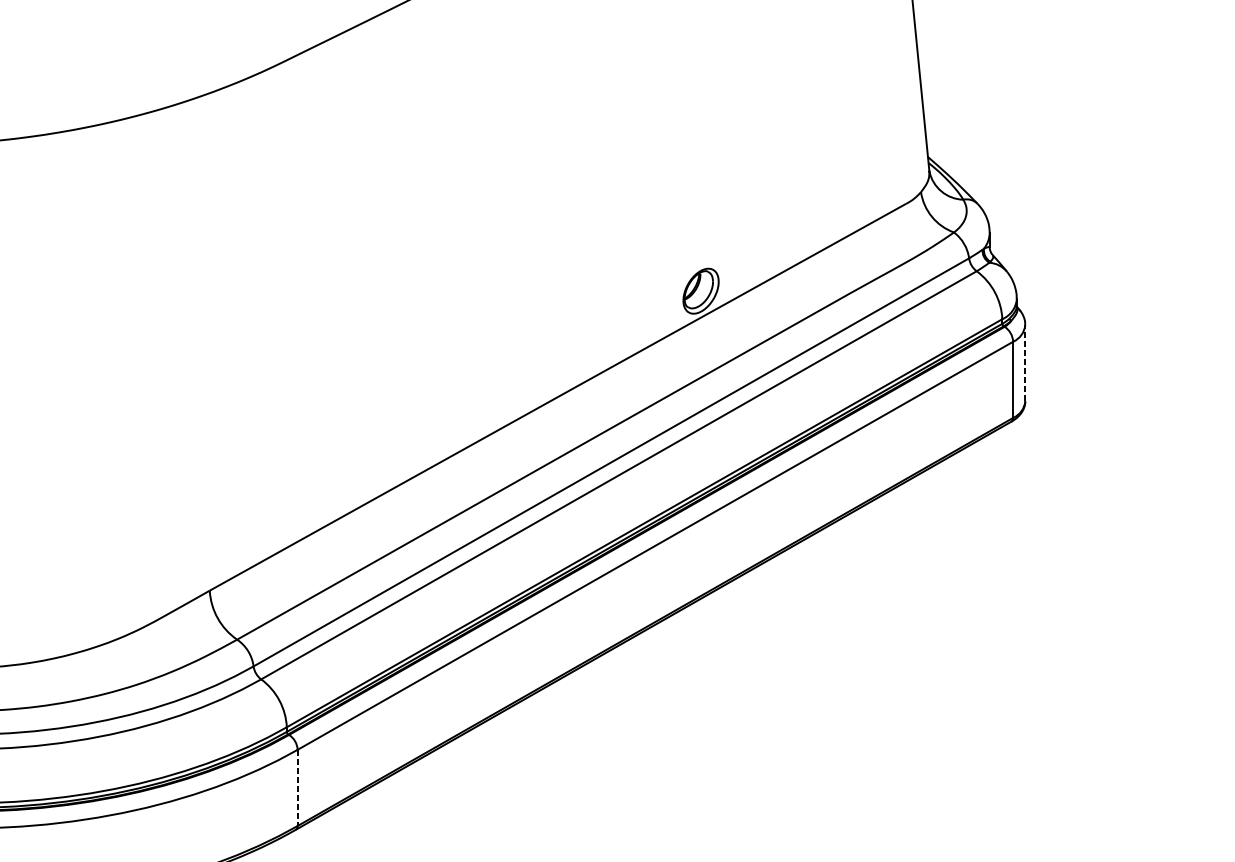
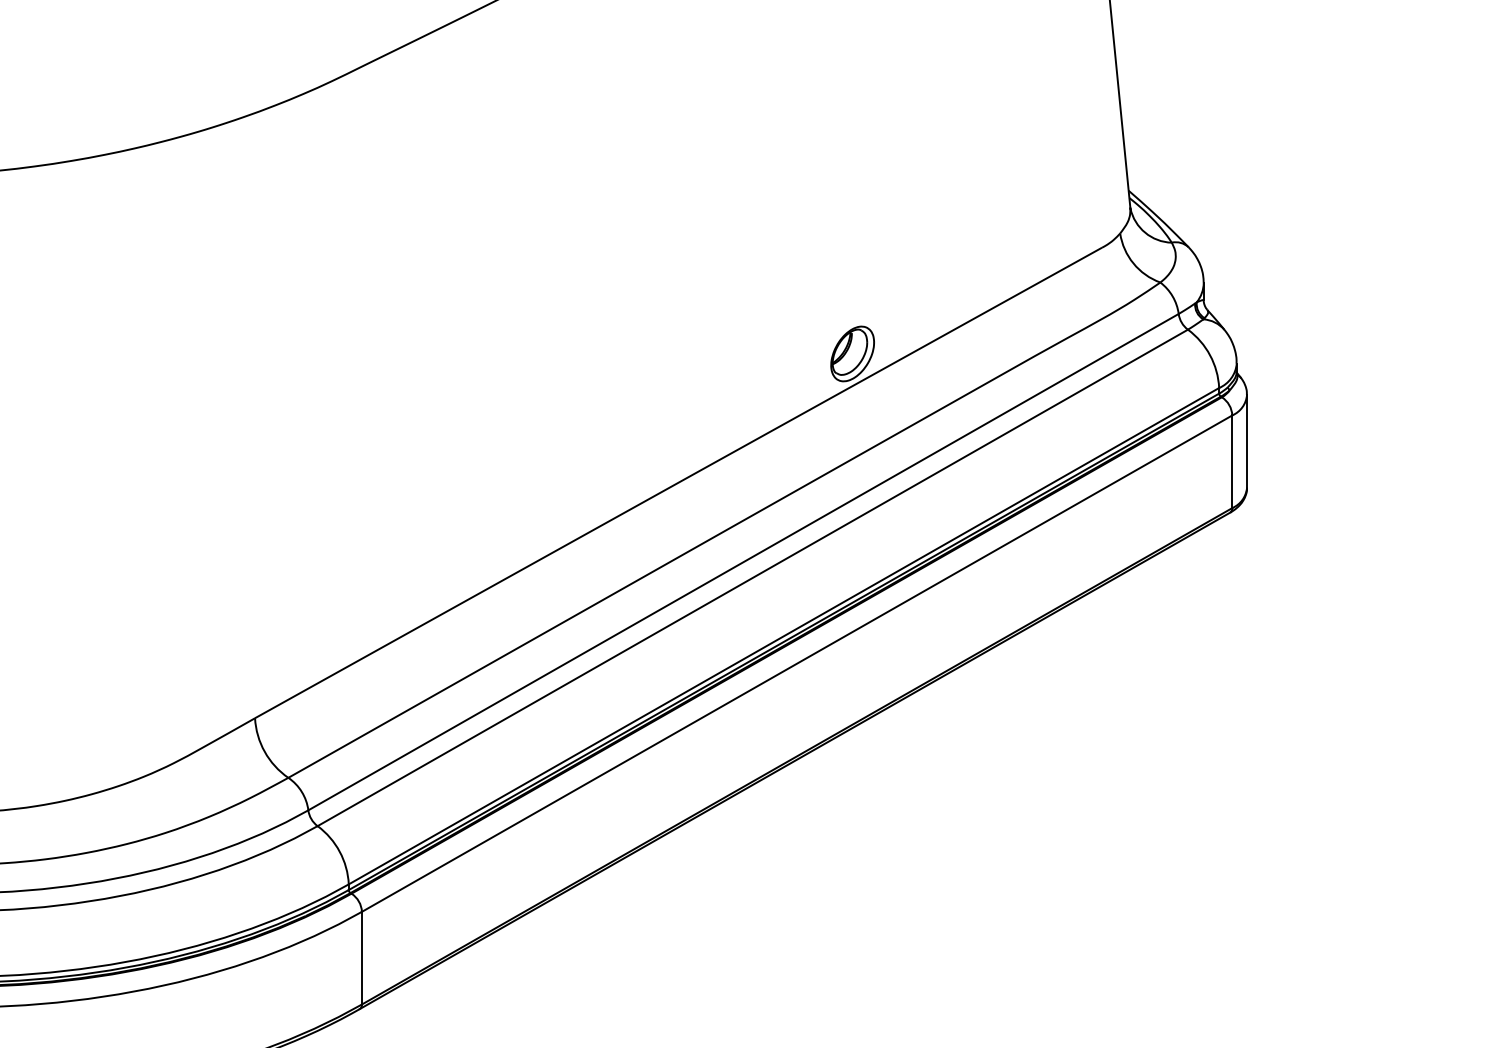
line: (1025, 362) -> (1247, 440), dashed -> solid
line: (297, 788) -> (361, 958), dashed -> solid

